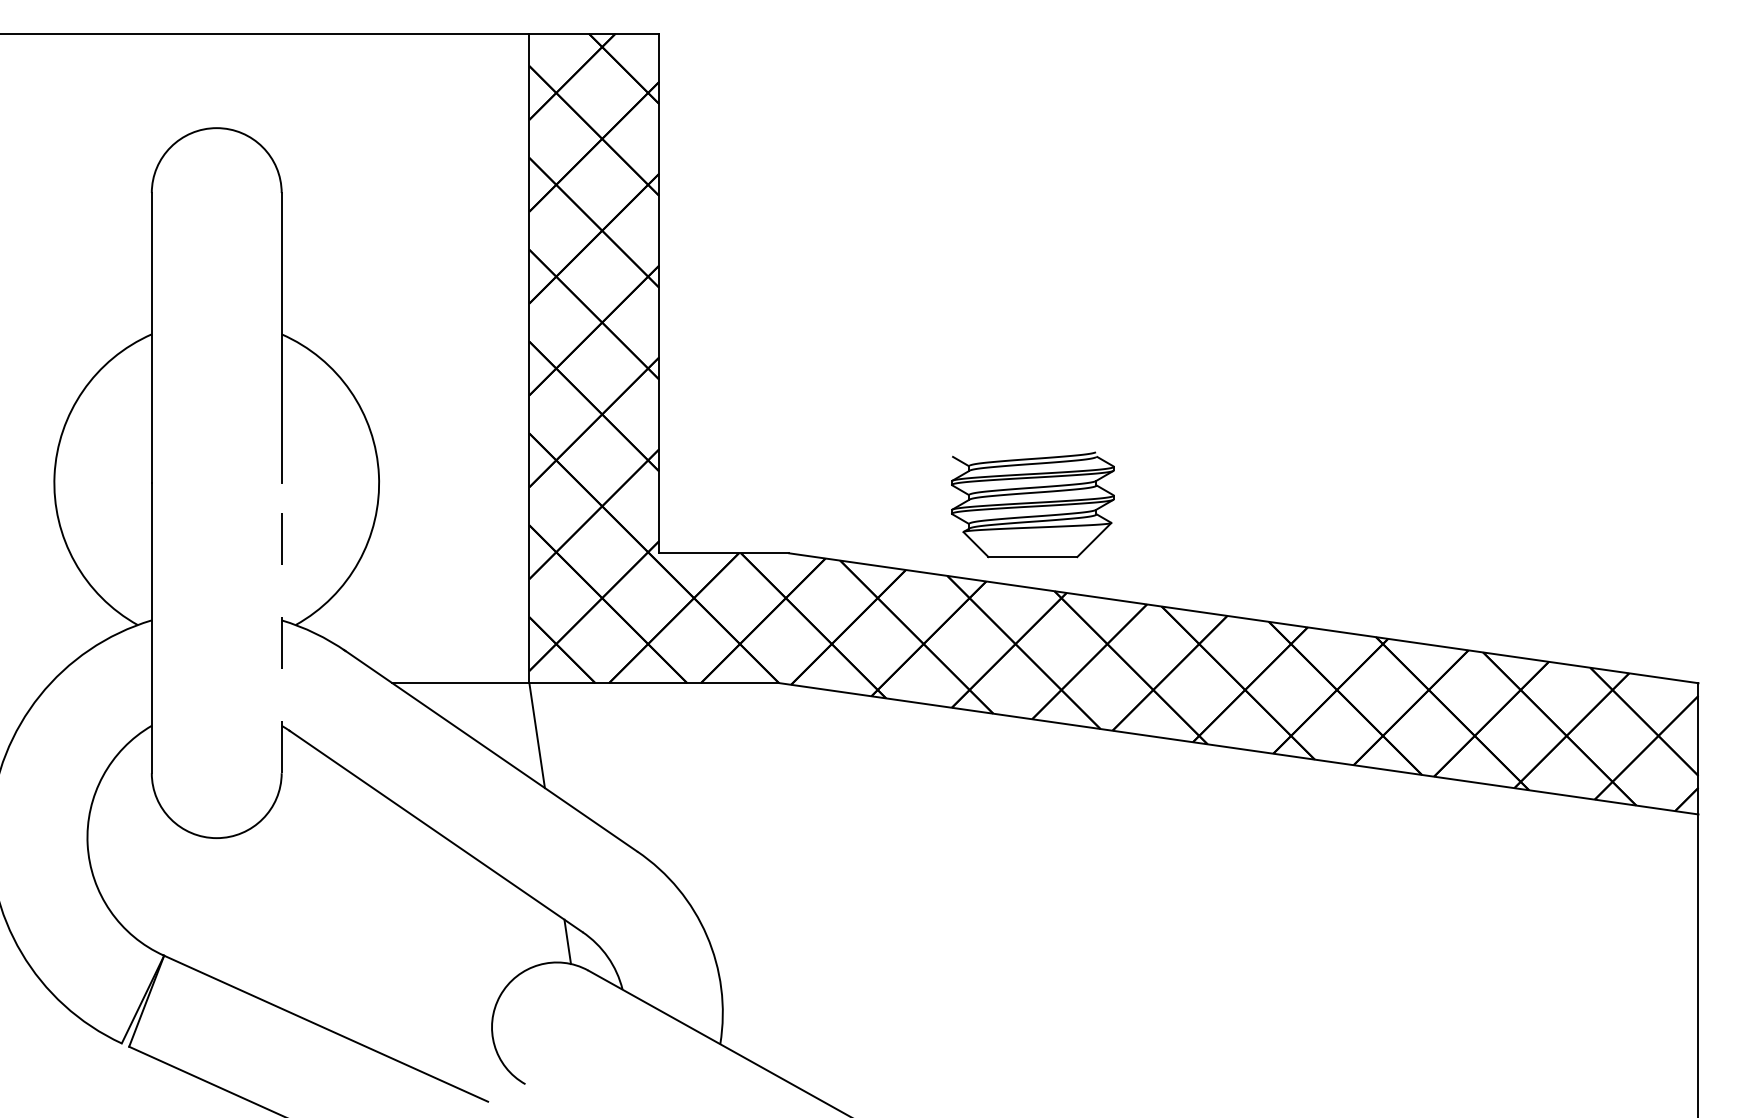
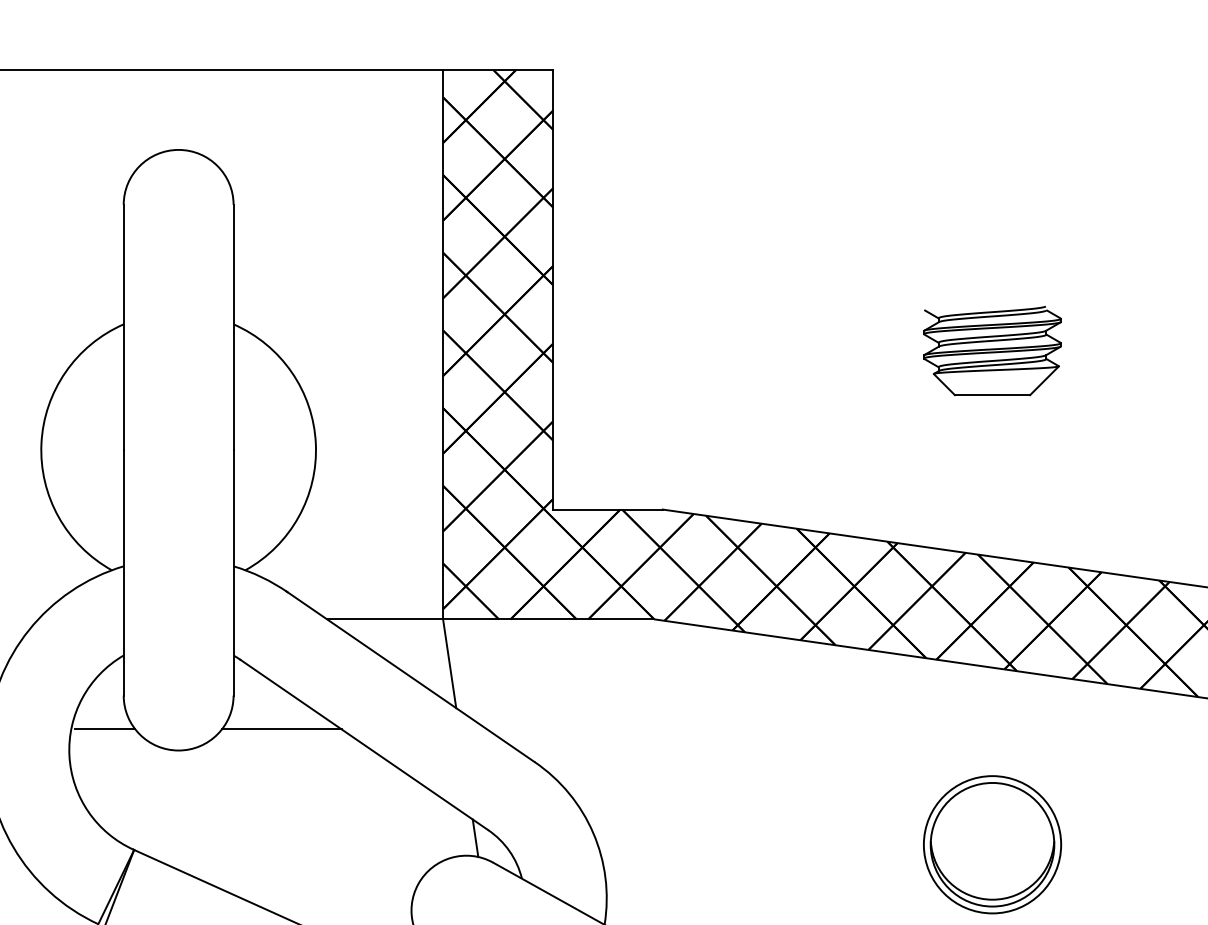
part: (1032, 504) -> (992, 350), moved
line: (281, 627) -> (233, 572), dashed -> solid
line: (129, 813) -> (104, 729), added
line: (338, 813) -> (281, 729), added
part: (1178, 949) -> (992, 844), added

